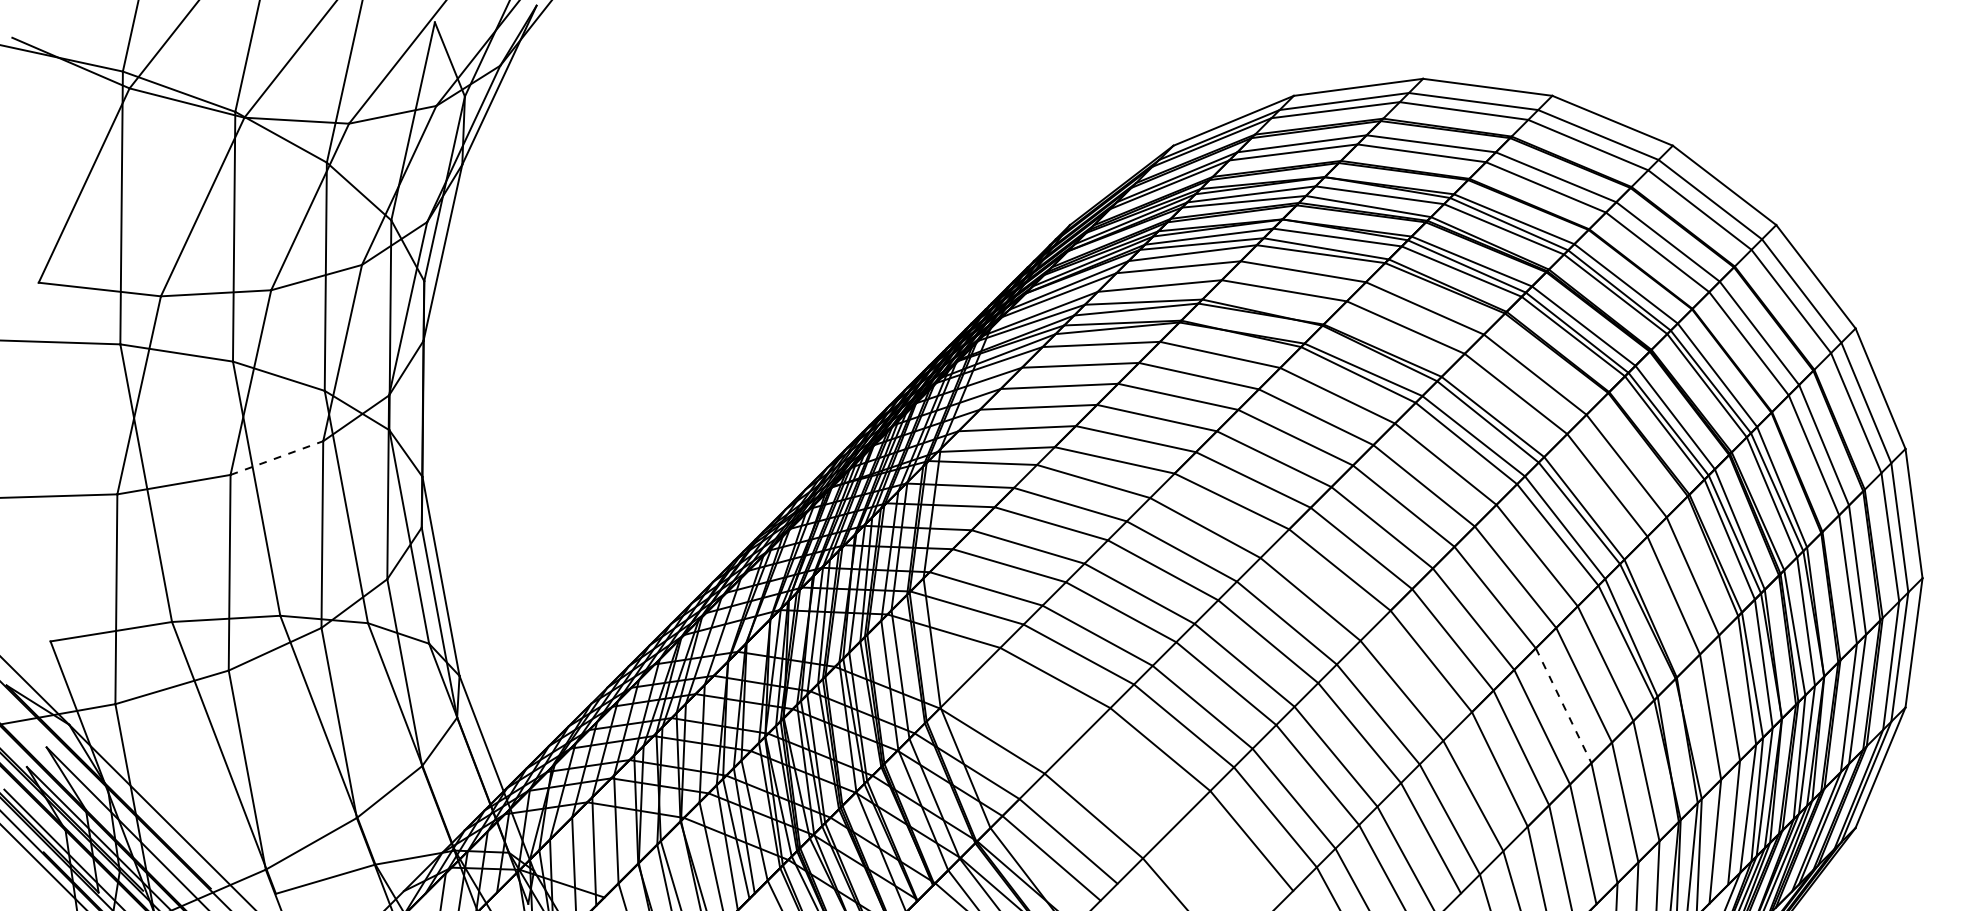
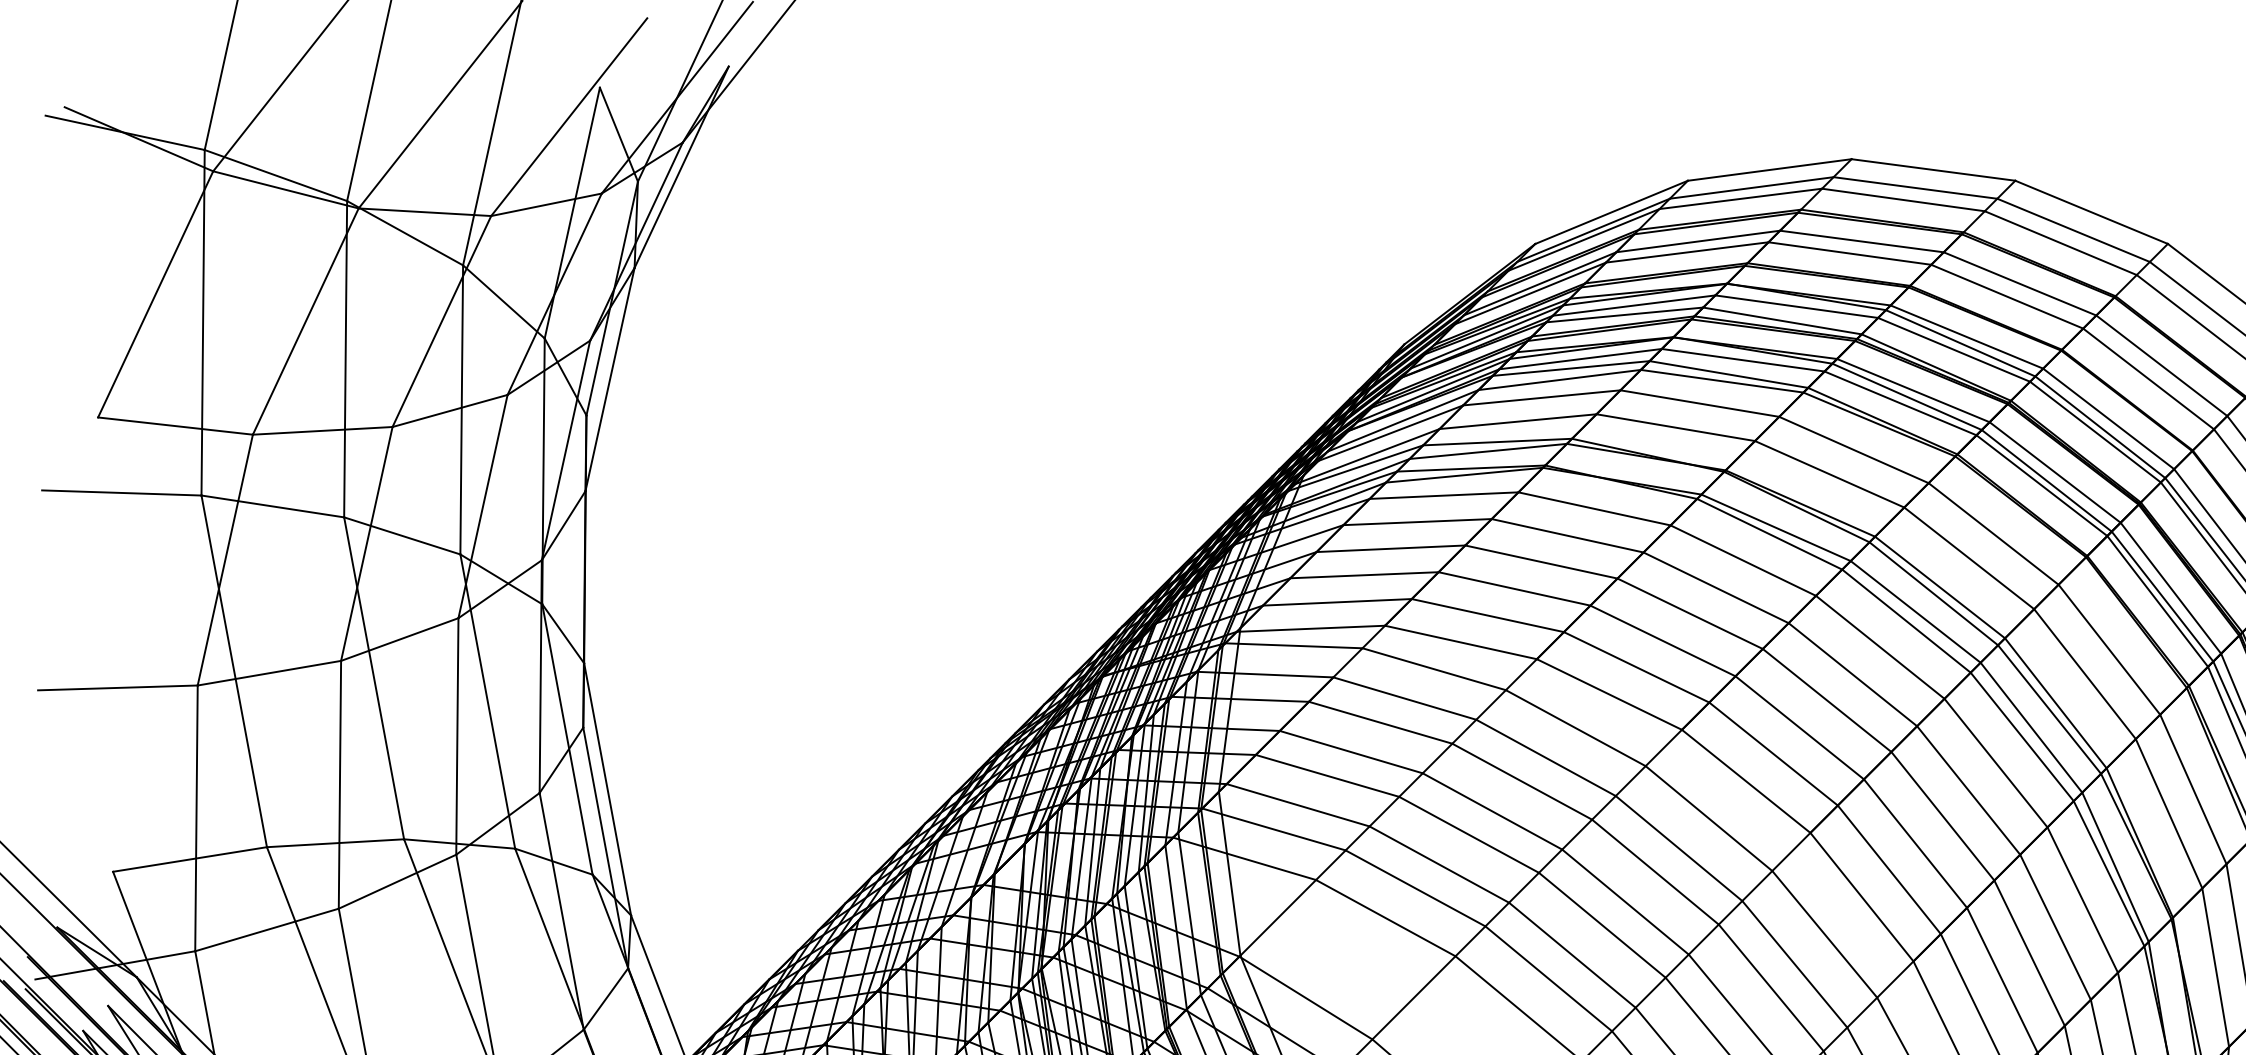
line: (277, 457) -> (400, 638), dashed -> solid
line: (1563, 705) -> (2029, 952), dashed -> solid

